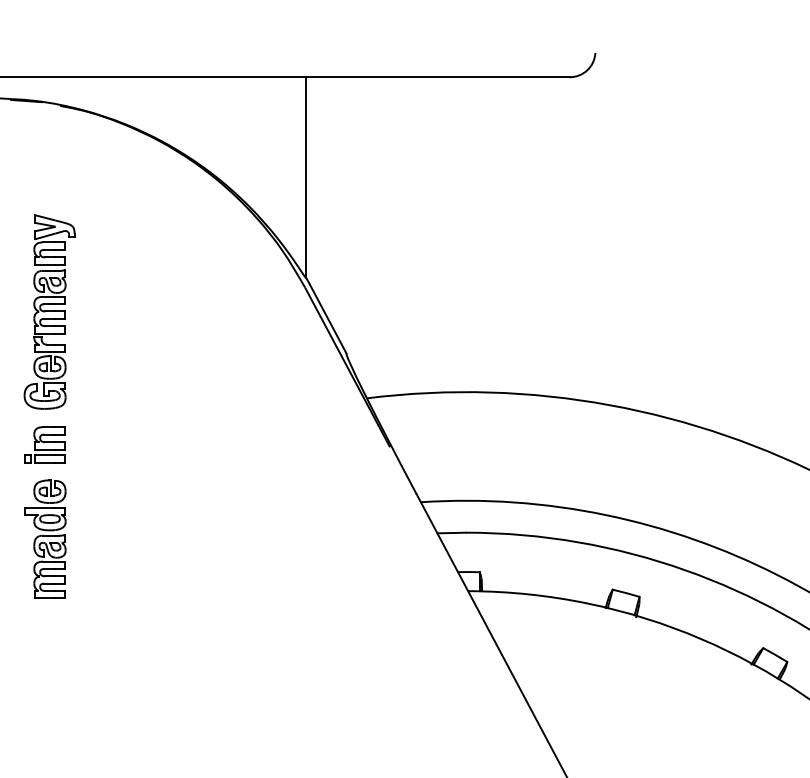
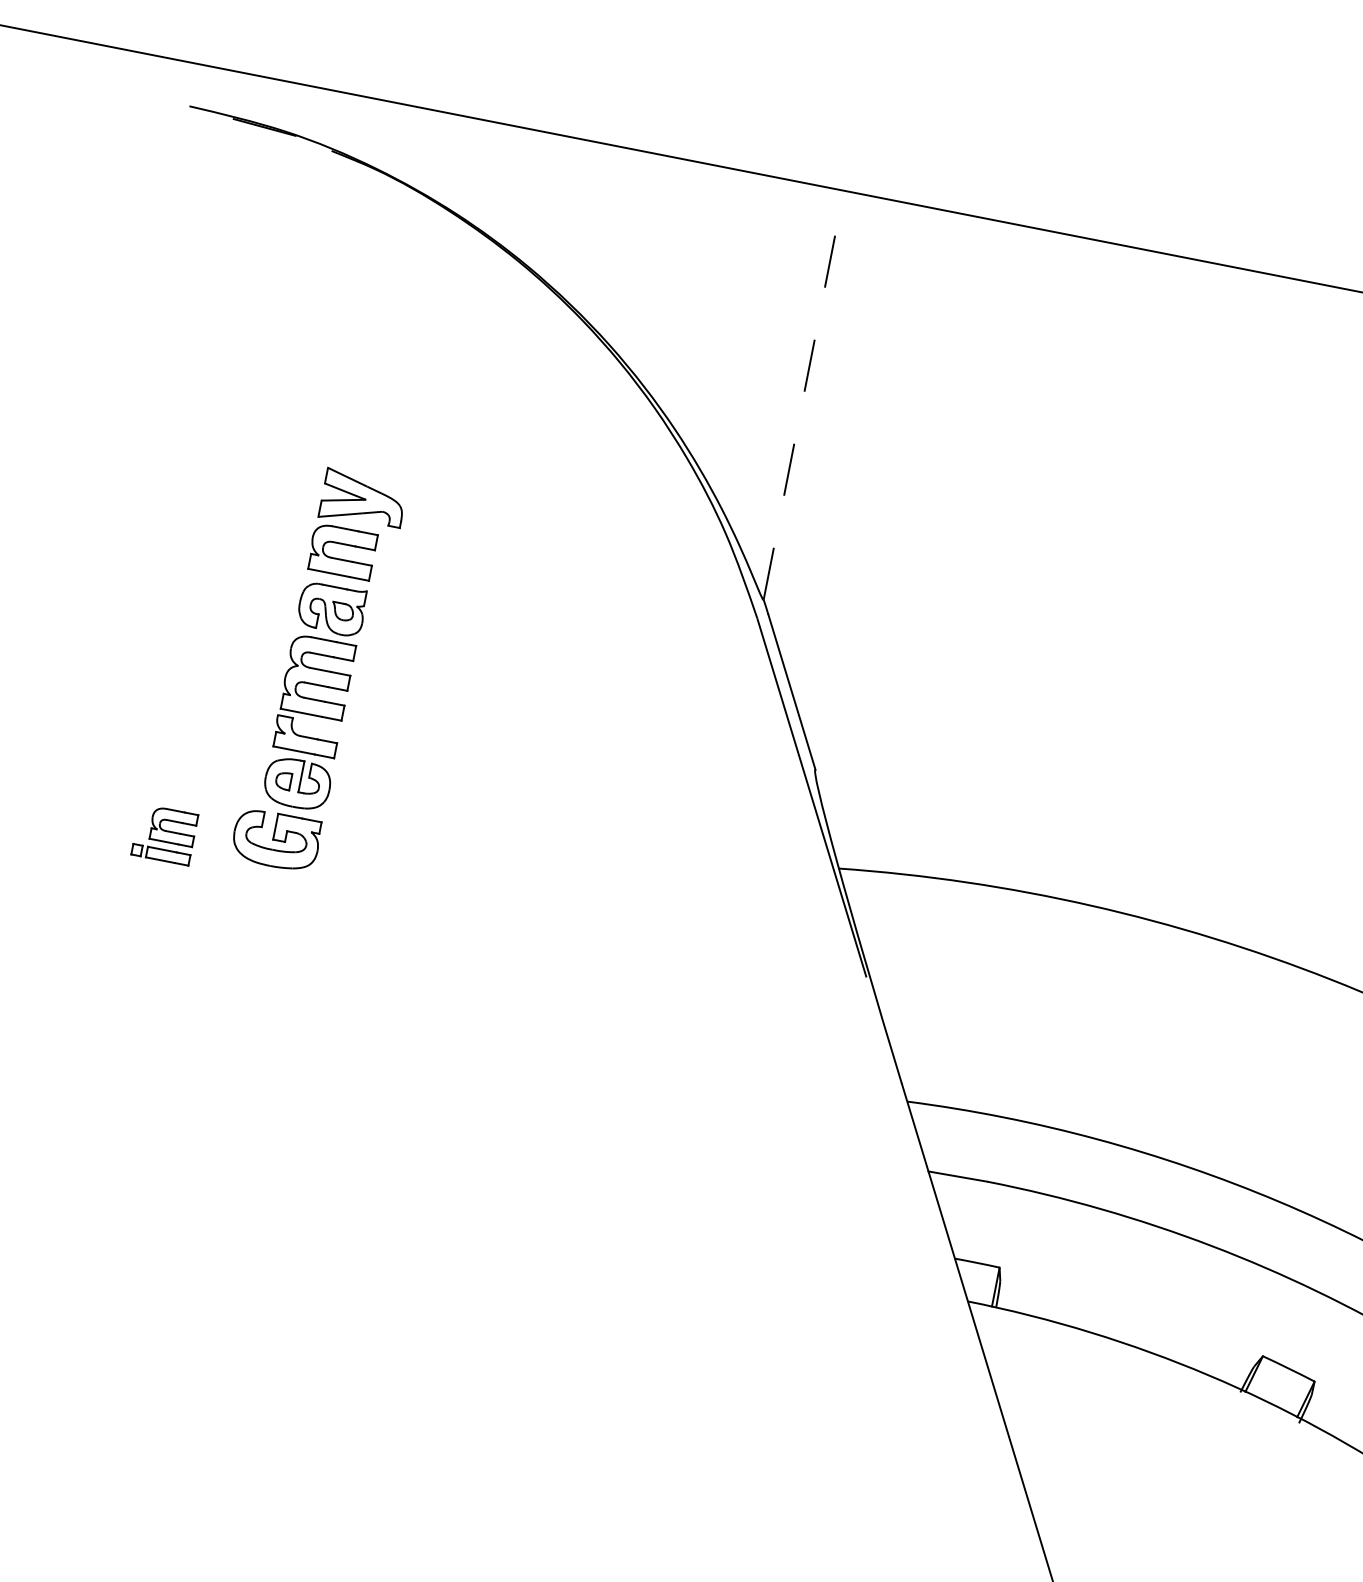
line: (306, 177) -> (804, 394), solid -> dashed
part: (49, 311) -> (318, 669), moved
part: (44, 444) -> (164, 833), size x0.7
part: (45, 538) -> (128, 1025), removed

